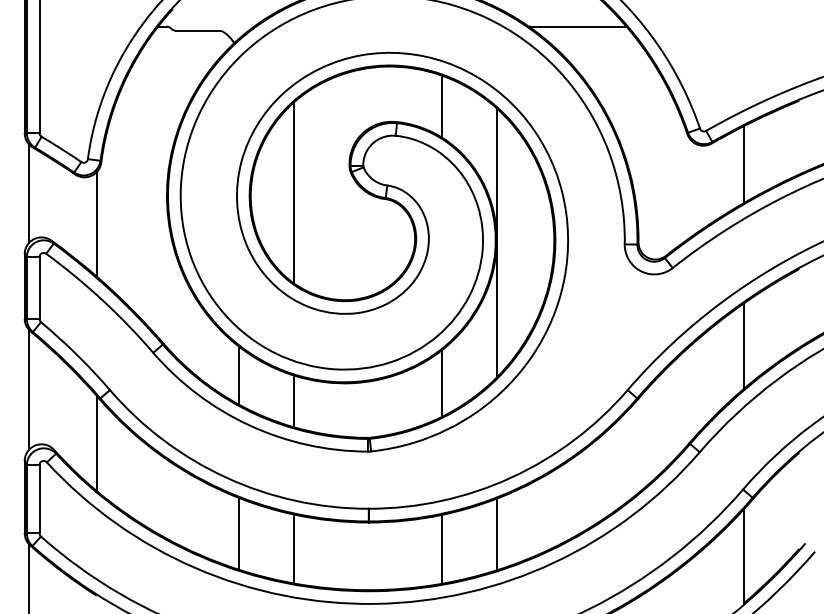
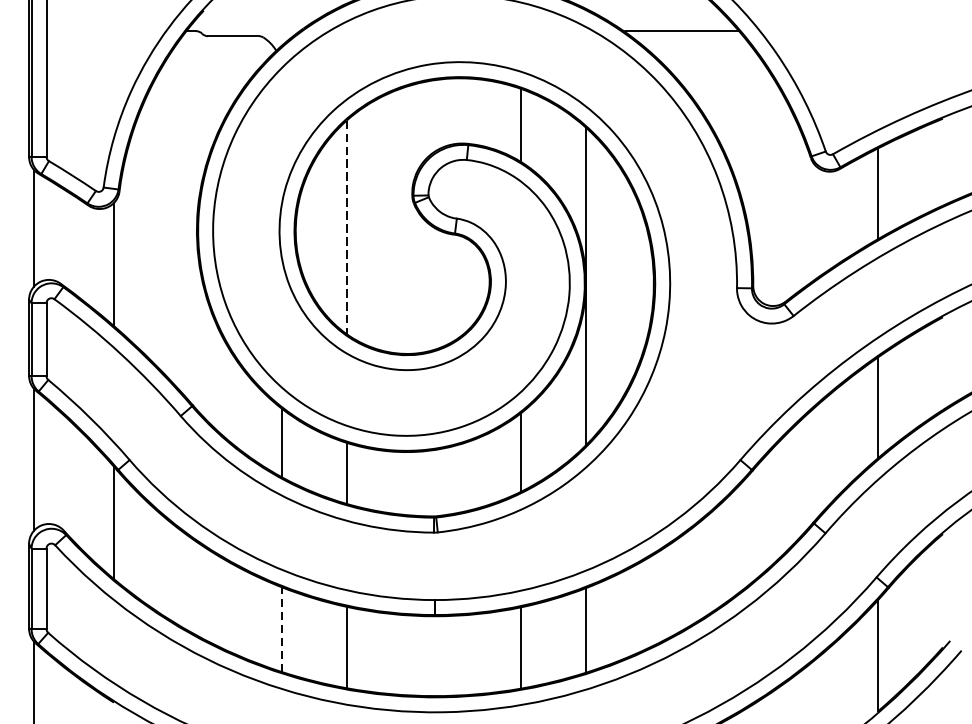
line: (293, 192) -> (346, 226), solid -> dashed
line: (238, 533) -> (281, 629), solid -> dashed

